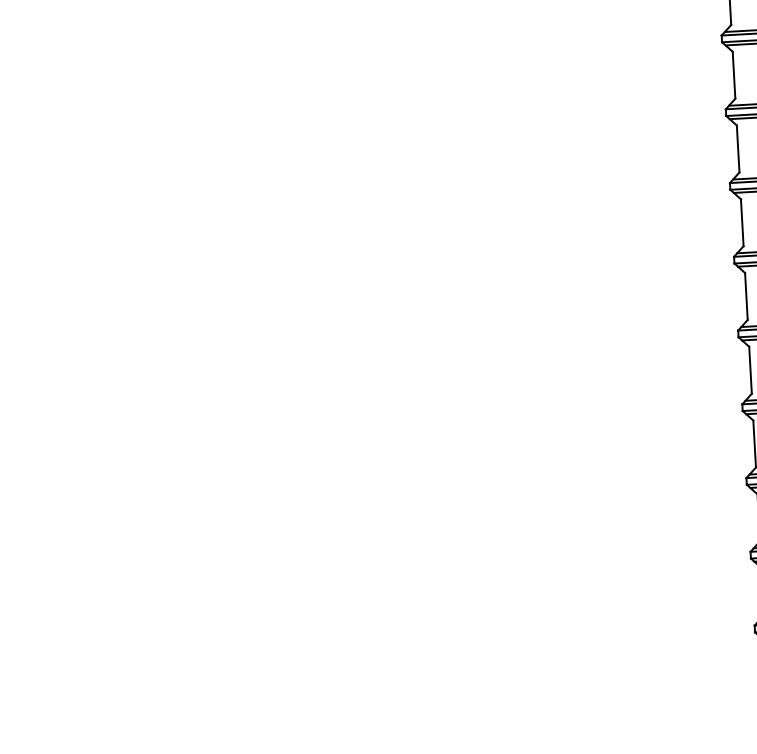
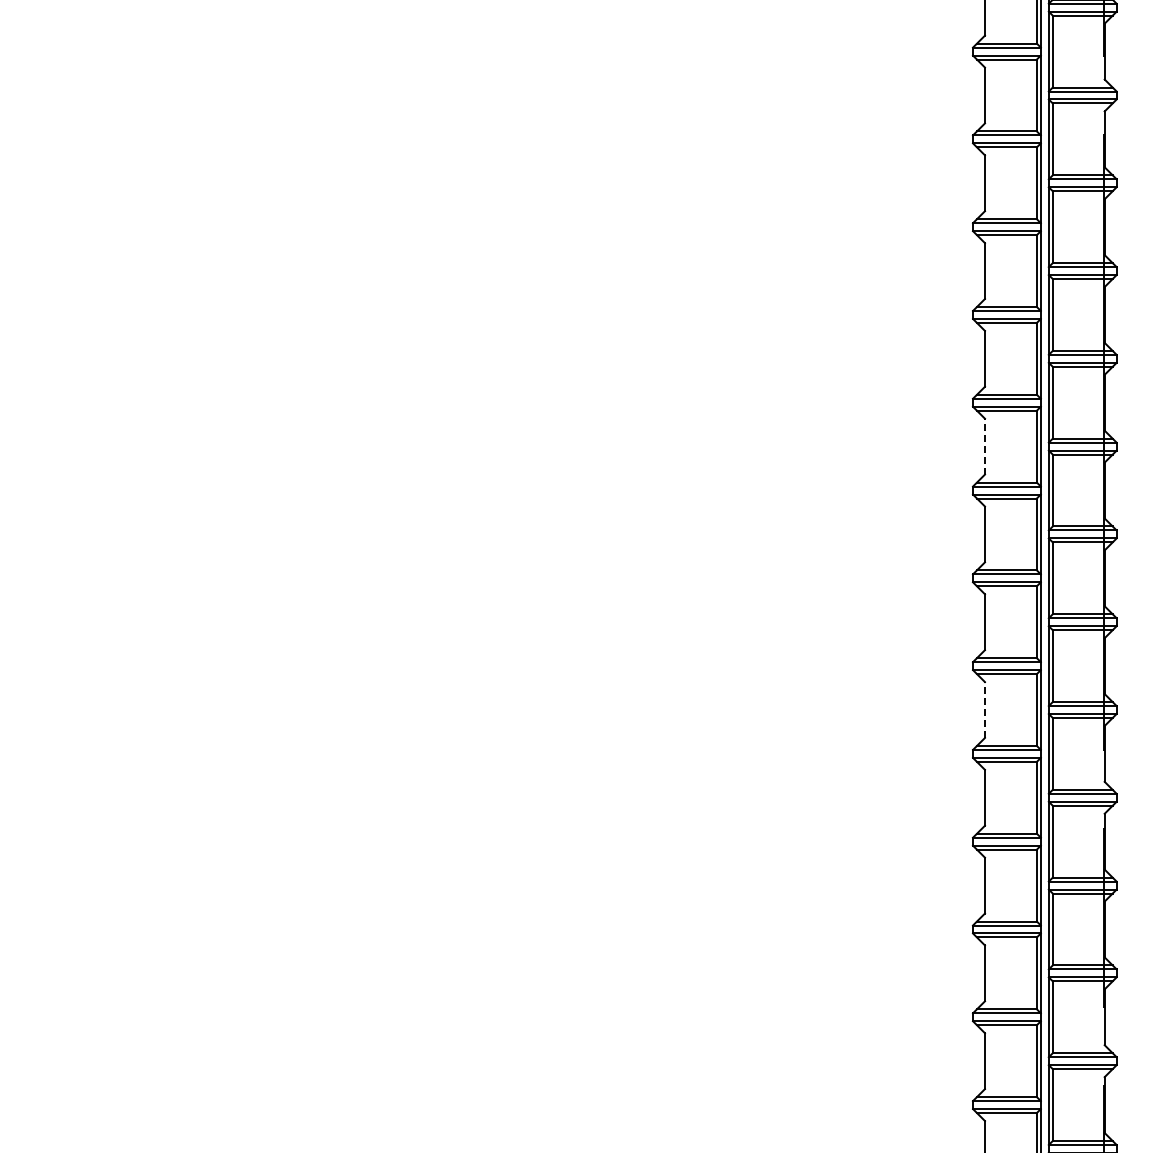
line: (737, 148) -> (984, 446), solid -> dashed
line: (750, 370) -> (984, 710), solid -> dashed

